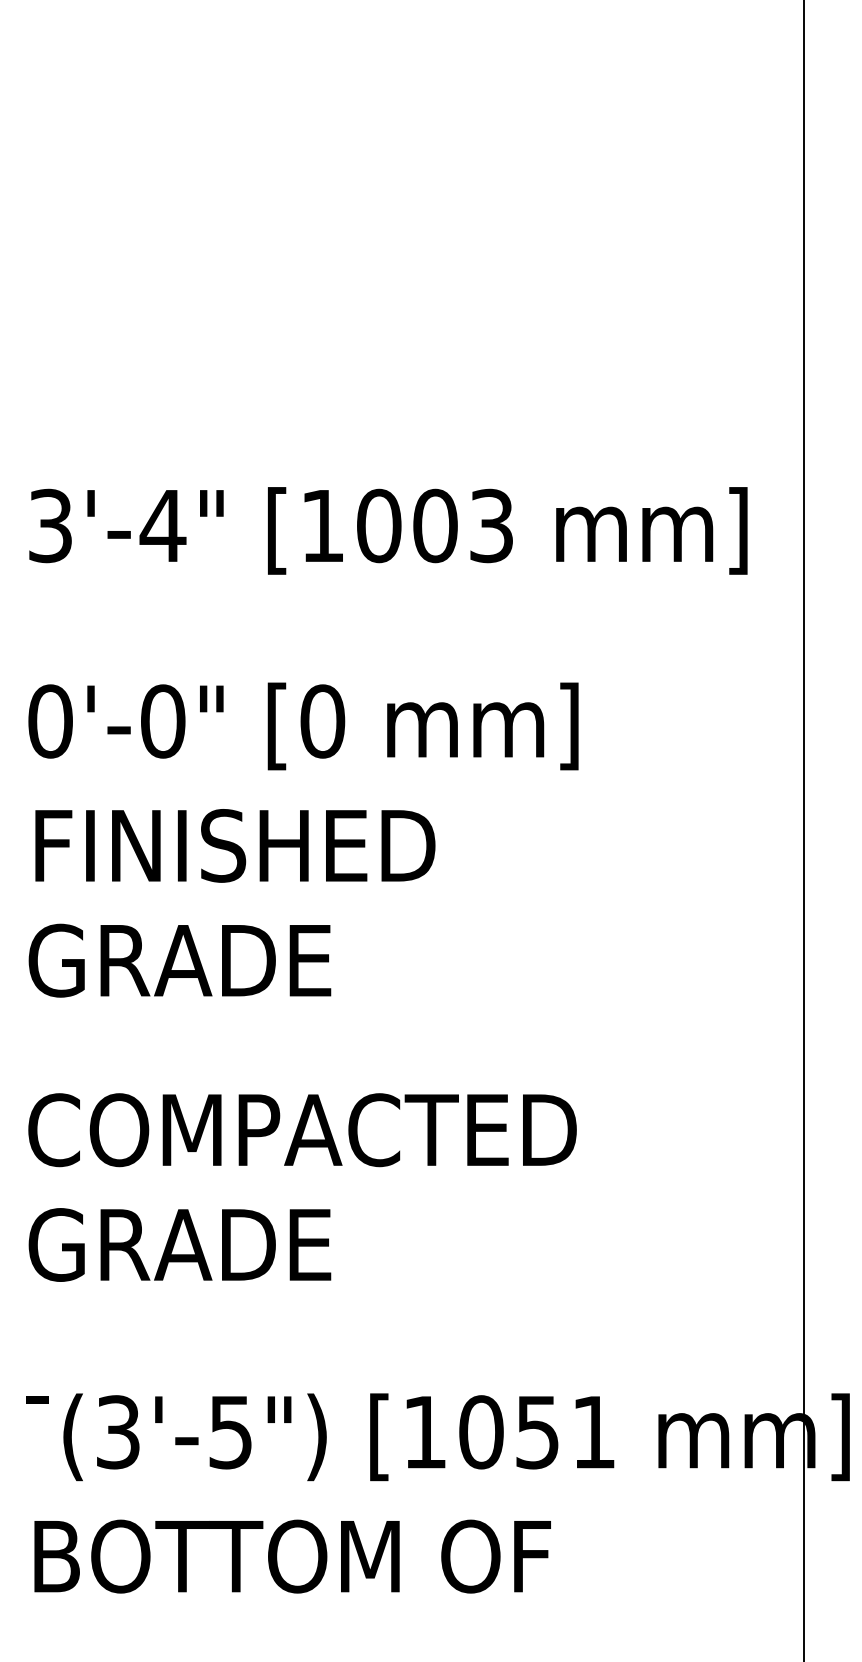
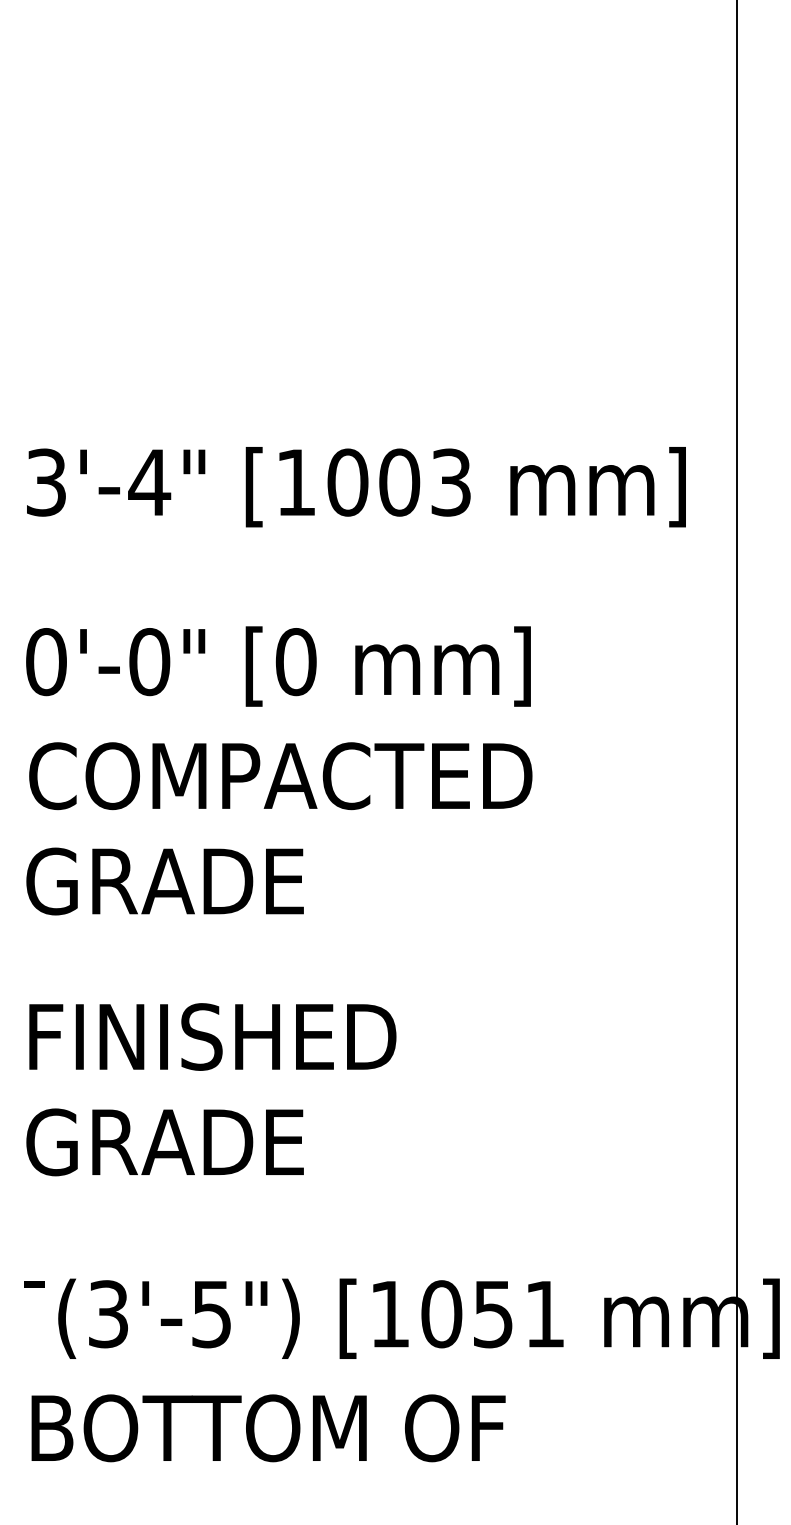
text: (305, 846) -> (280, 776), FINISHED -> COMPACTED
text: (302, 1129) -> (277, 1036), COMPACTED -> FINISHED

